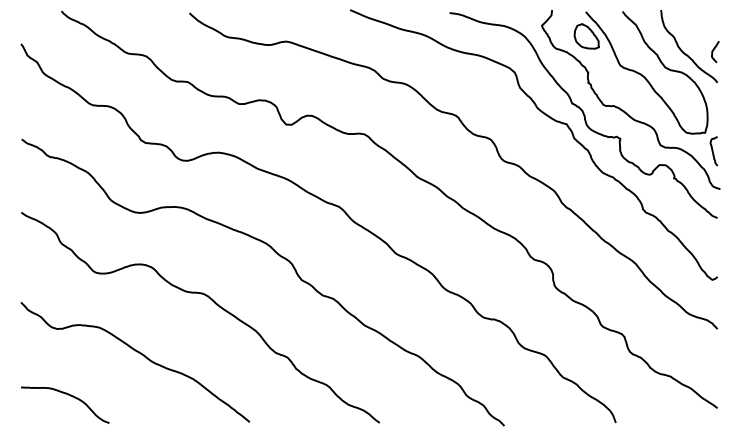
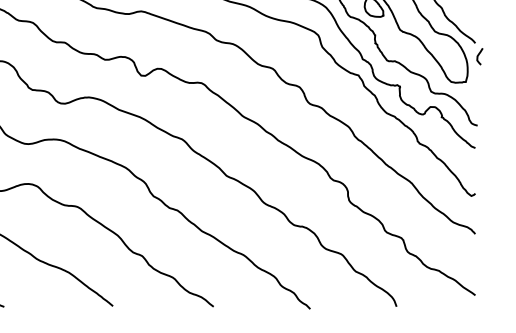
curve: (713, 52) -> (478, 57), moved
curve: (713, 151) -> (472, 96), removed

